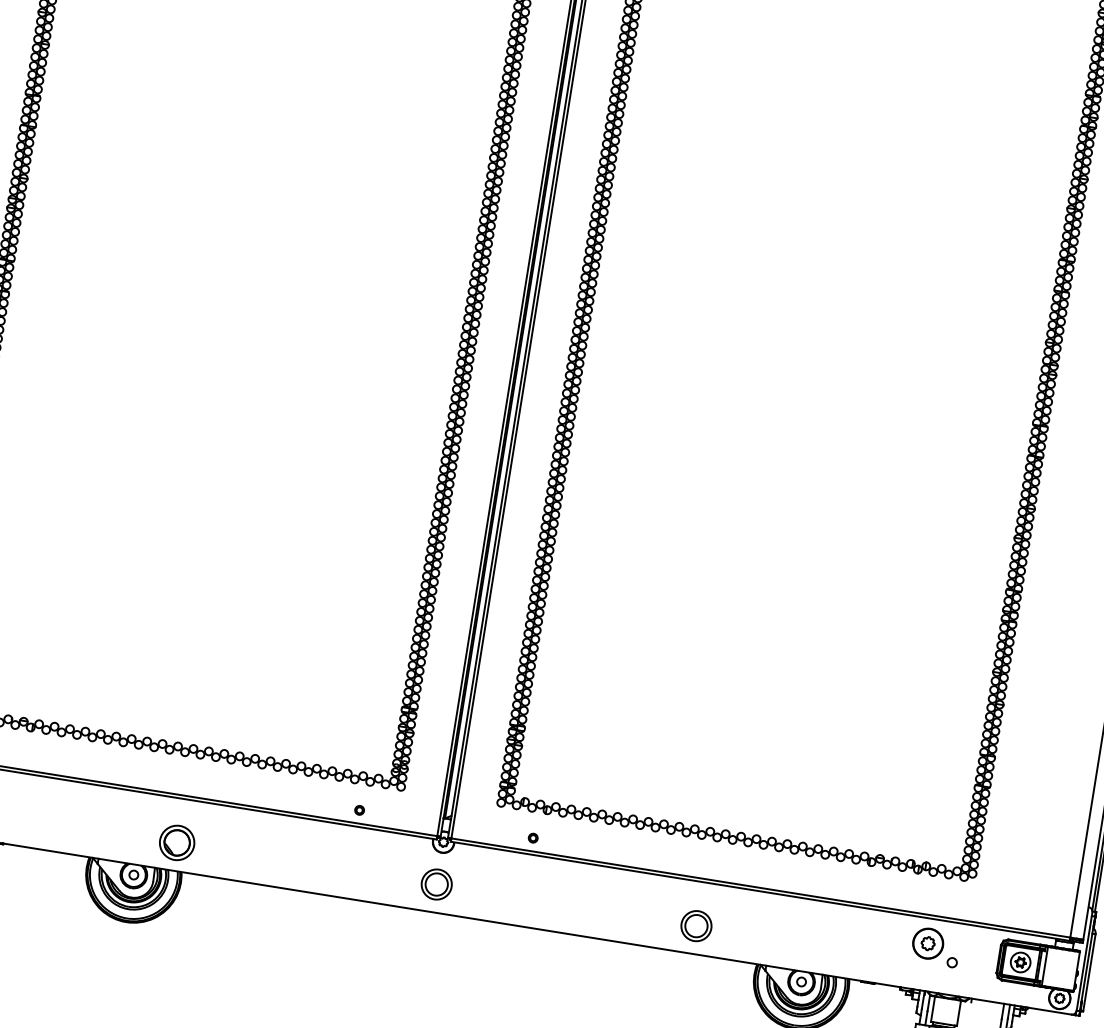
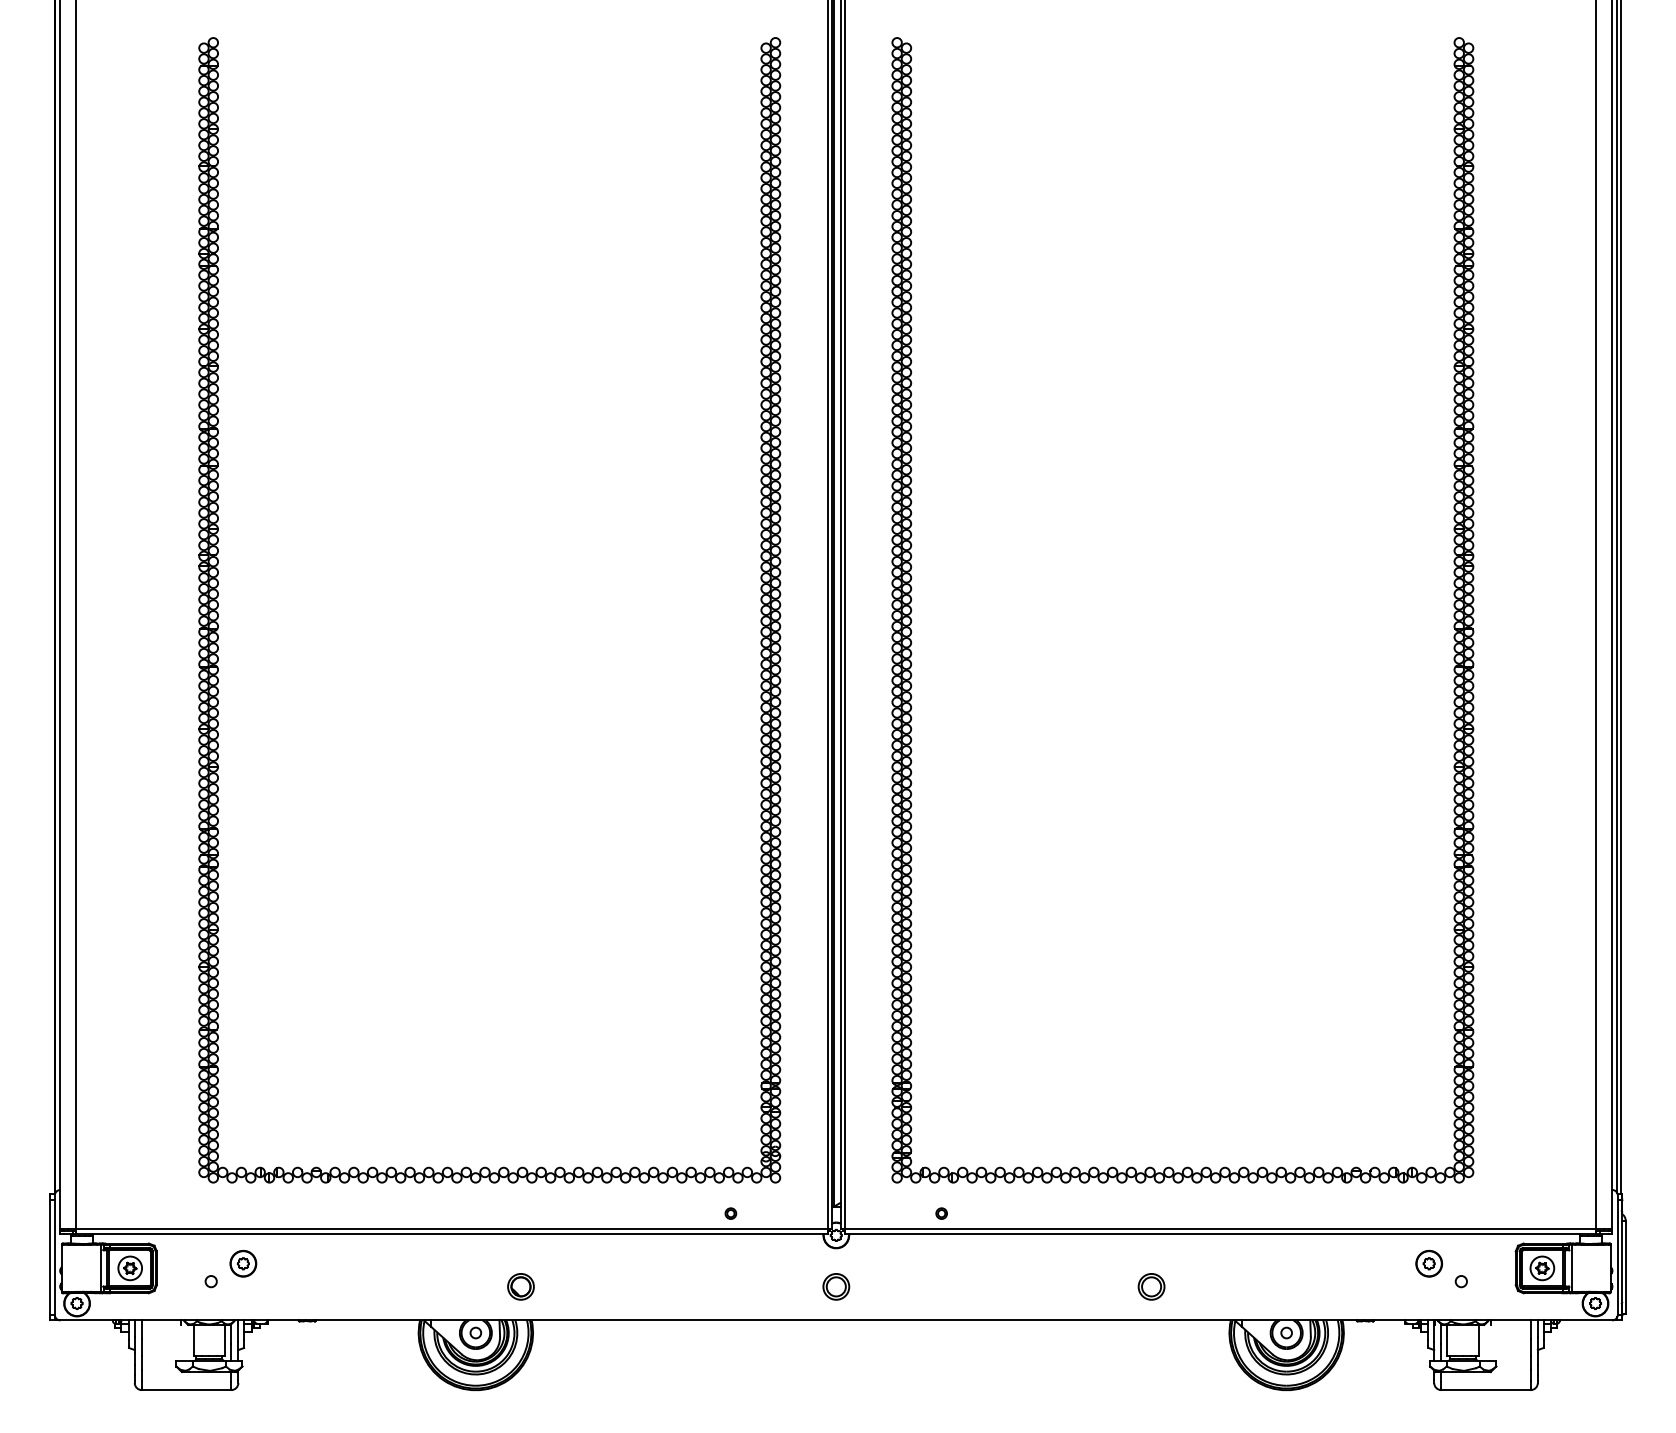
part: (176, 842) -> (520, 1286), size x0.62
part: (436, 884) -> (836, 1286), size x0.71
part: (696, 925) -> (1151, 1286), size x0.71
part: (927, 943) -> (1428, 1263), size x0.71

